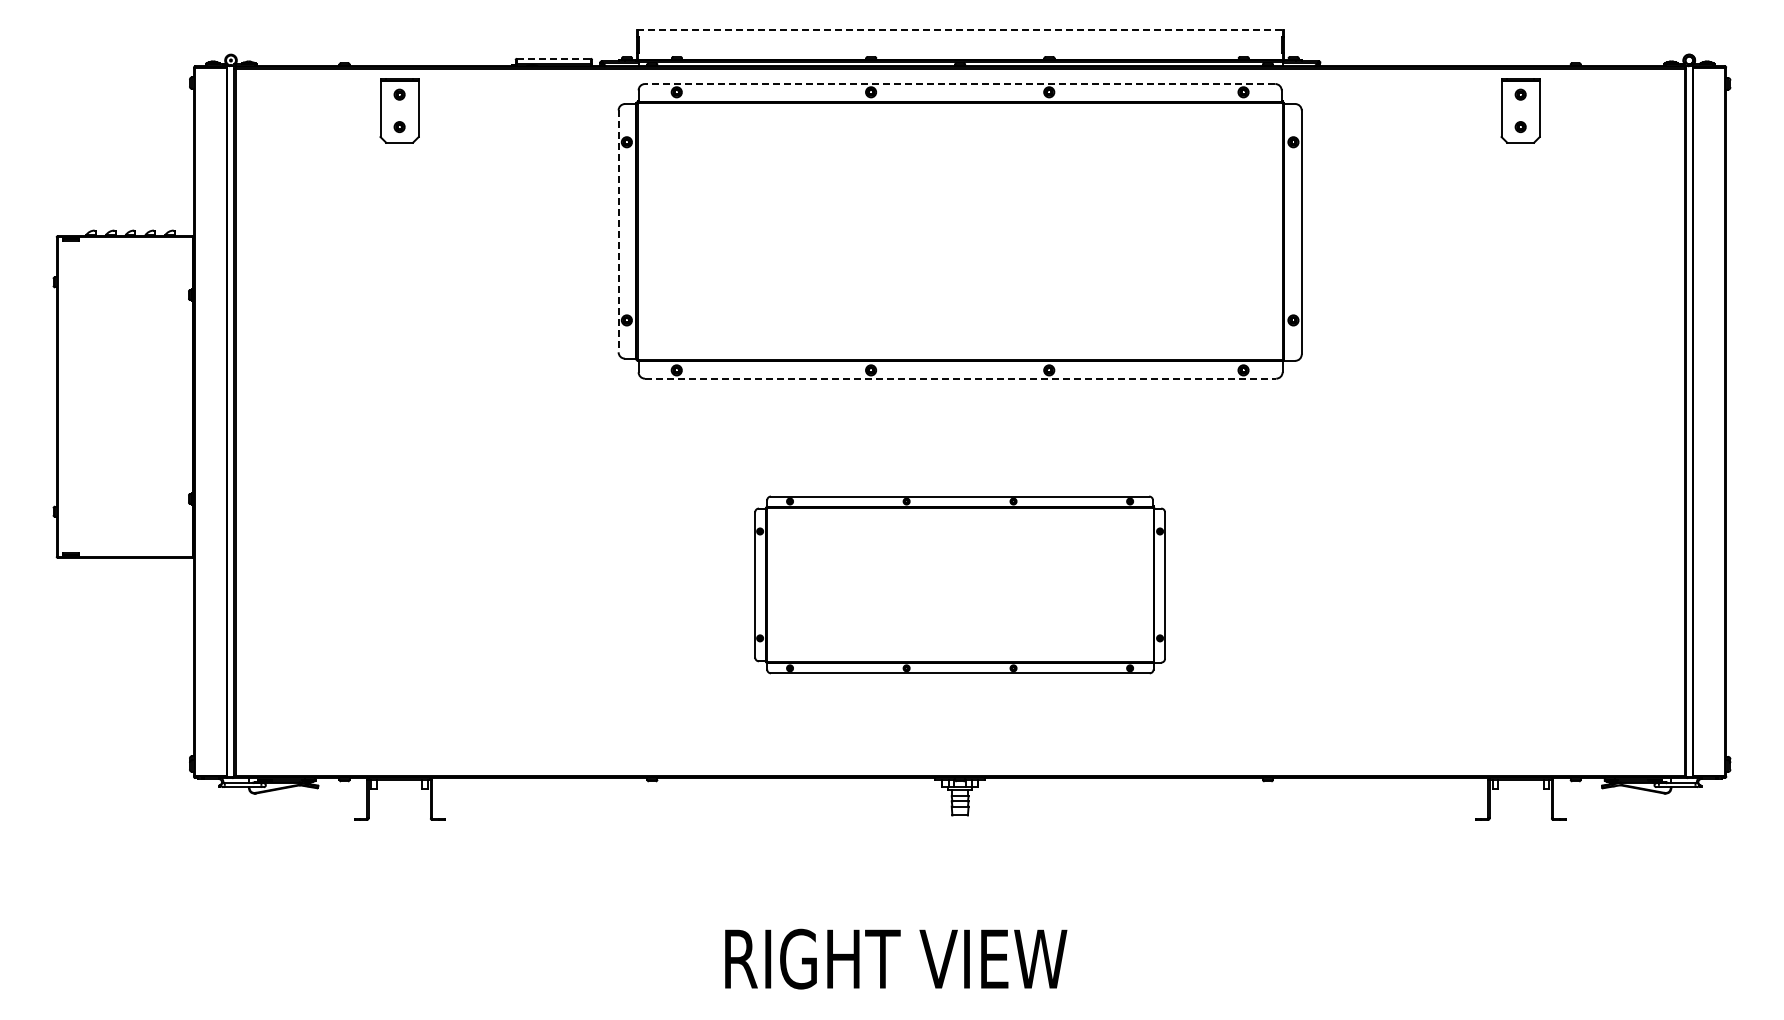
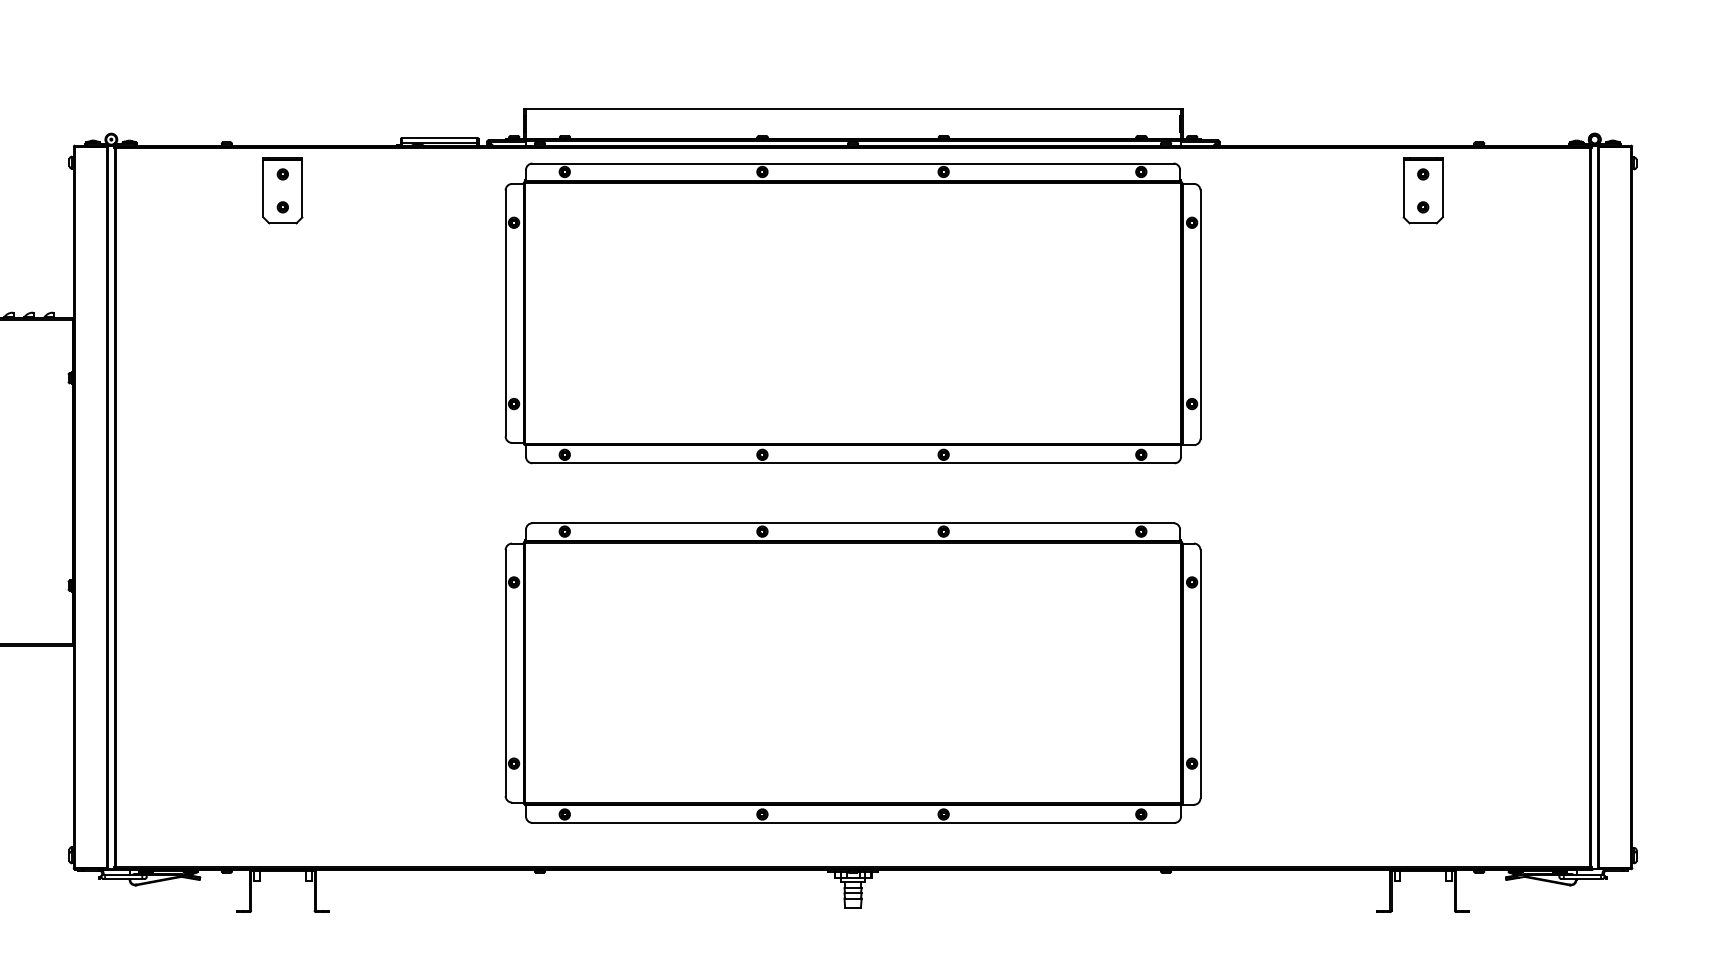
line: (960, 30) -> (853, 109), dashed -> solid
line: (553, 58) -> (439, 137), dashed -> solid
line: (959, 84) -> (852, 164), dashed -> solid
line: (618, 231) -> (505, 313), dashed -> solid
line: (960, 378) -> (853, 463), dashed -> solid
part: (959, 584) -> (852, 672), size x1.67

